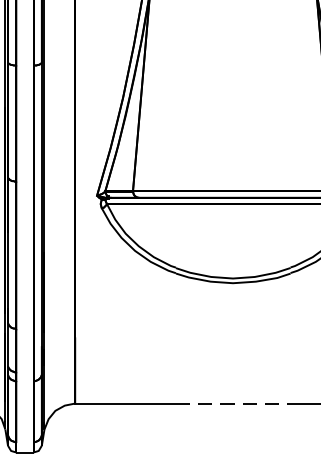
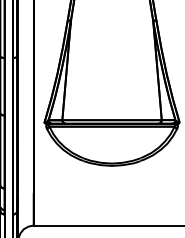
line: (234, 403) -> (112, 225), dashed -> solid

